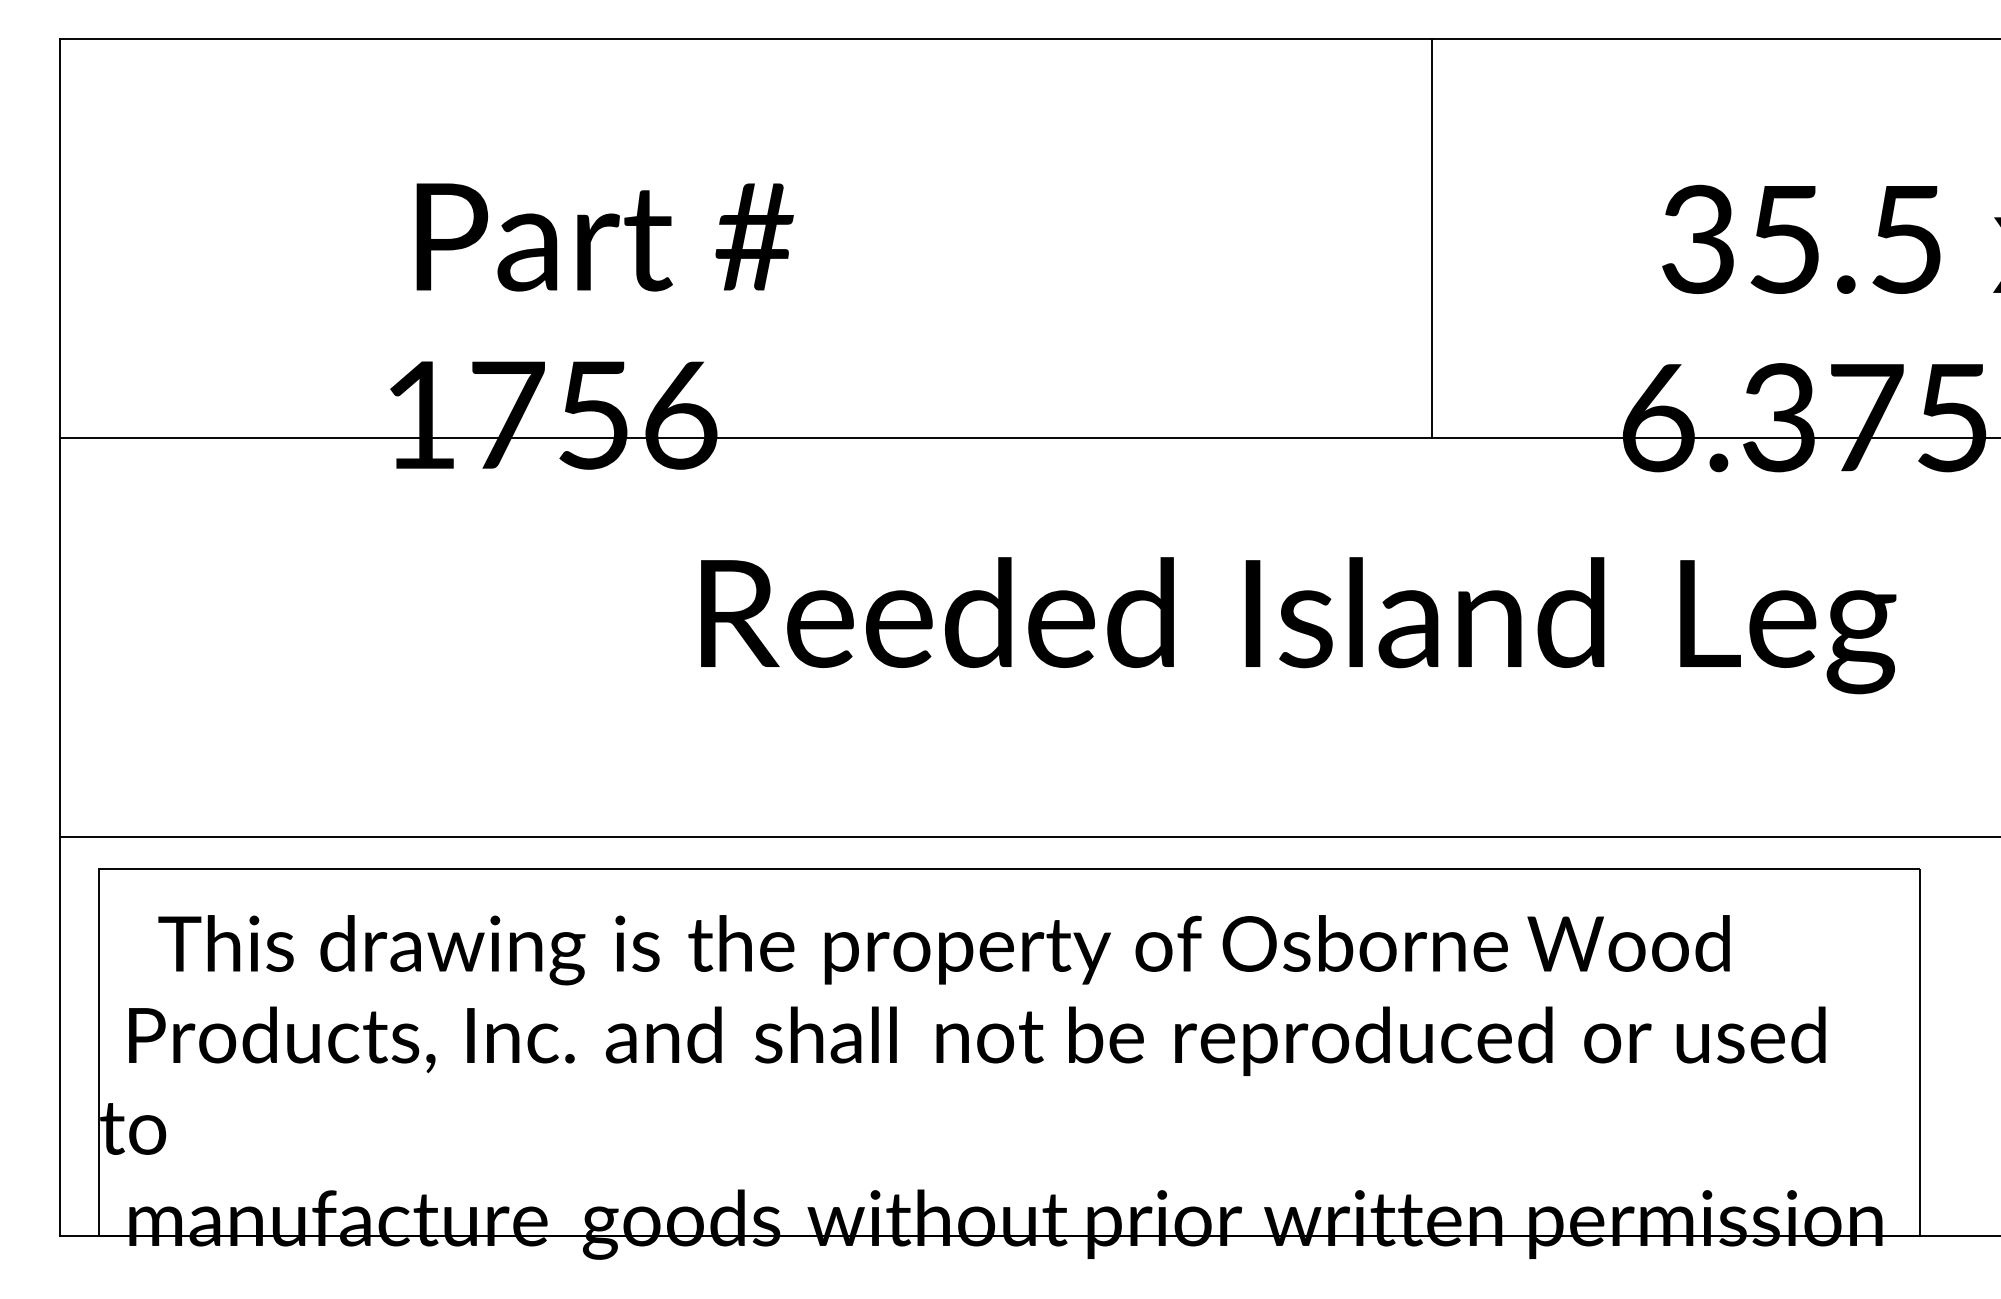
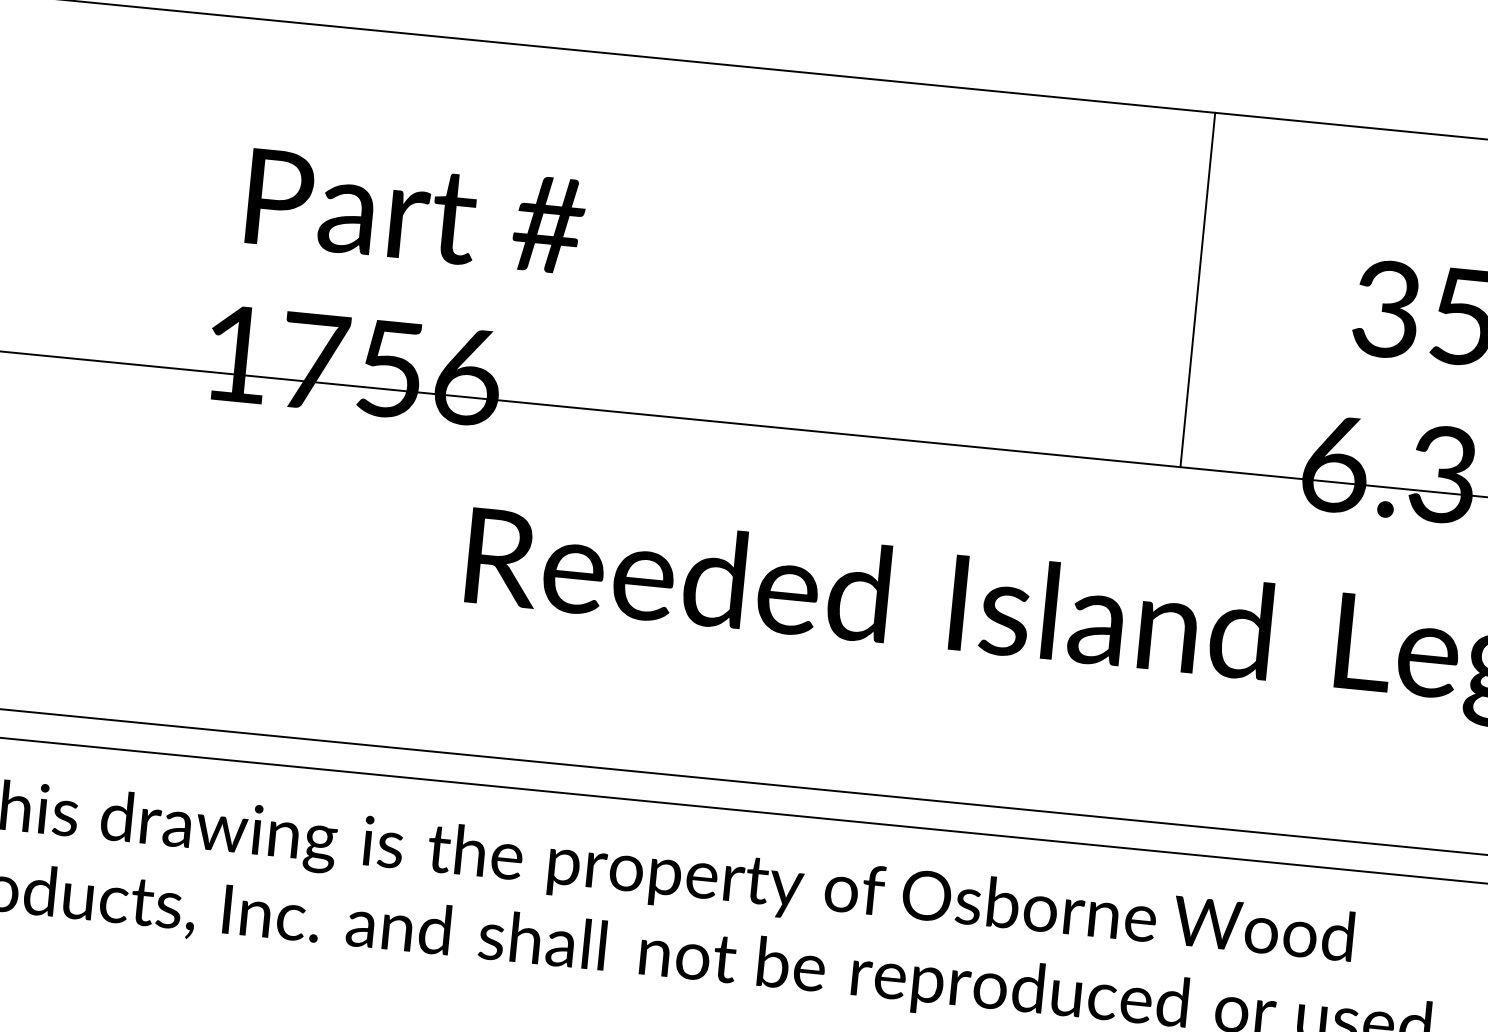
line: (1431, 238) -> (1197, 289), moved

